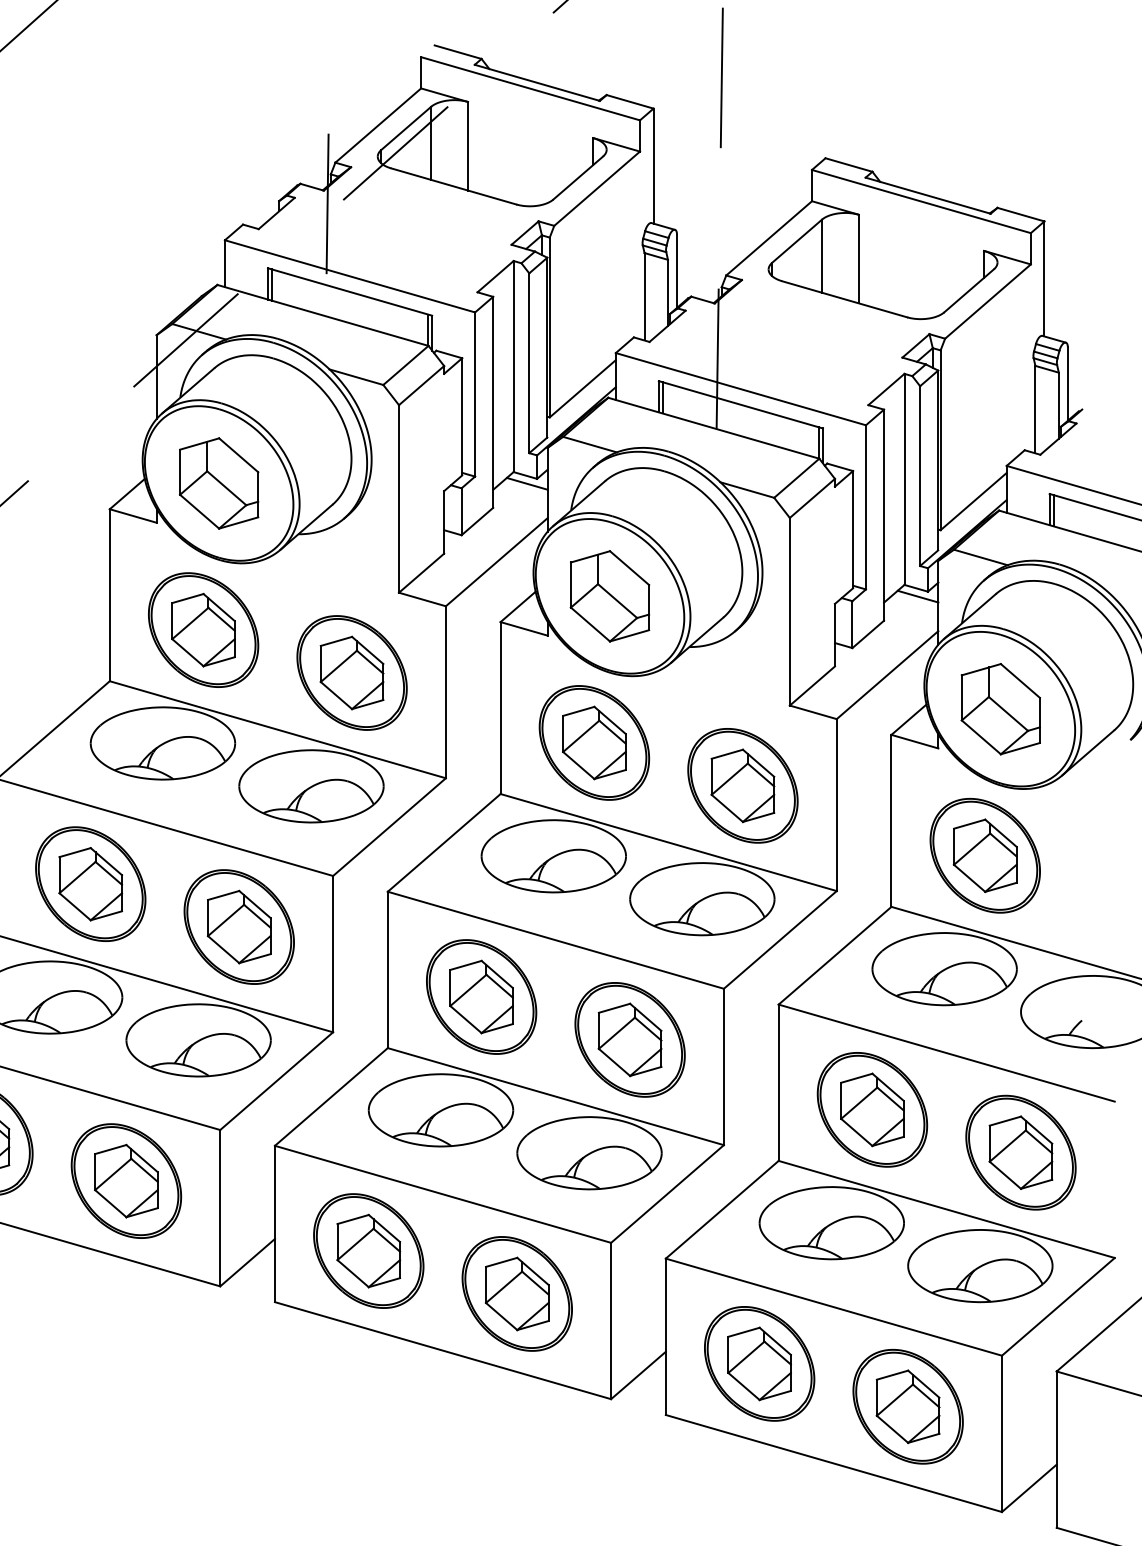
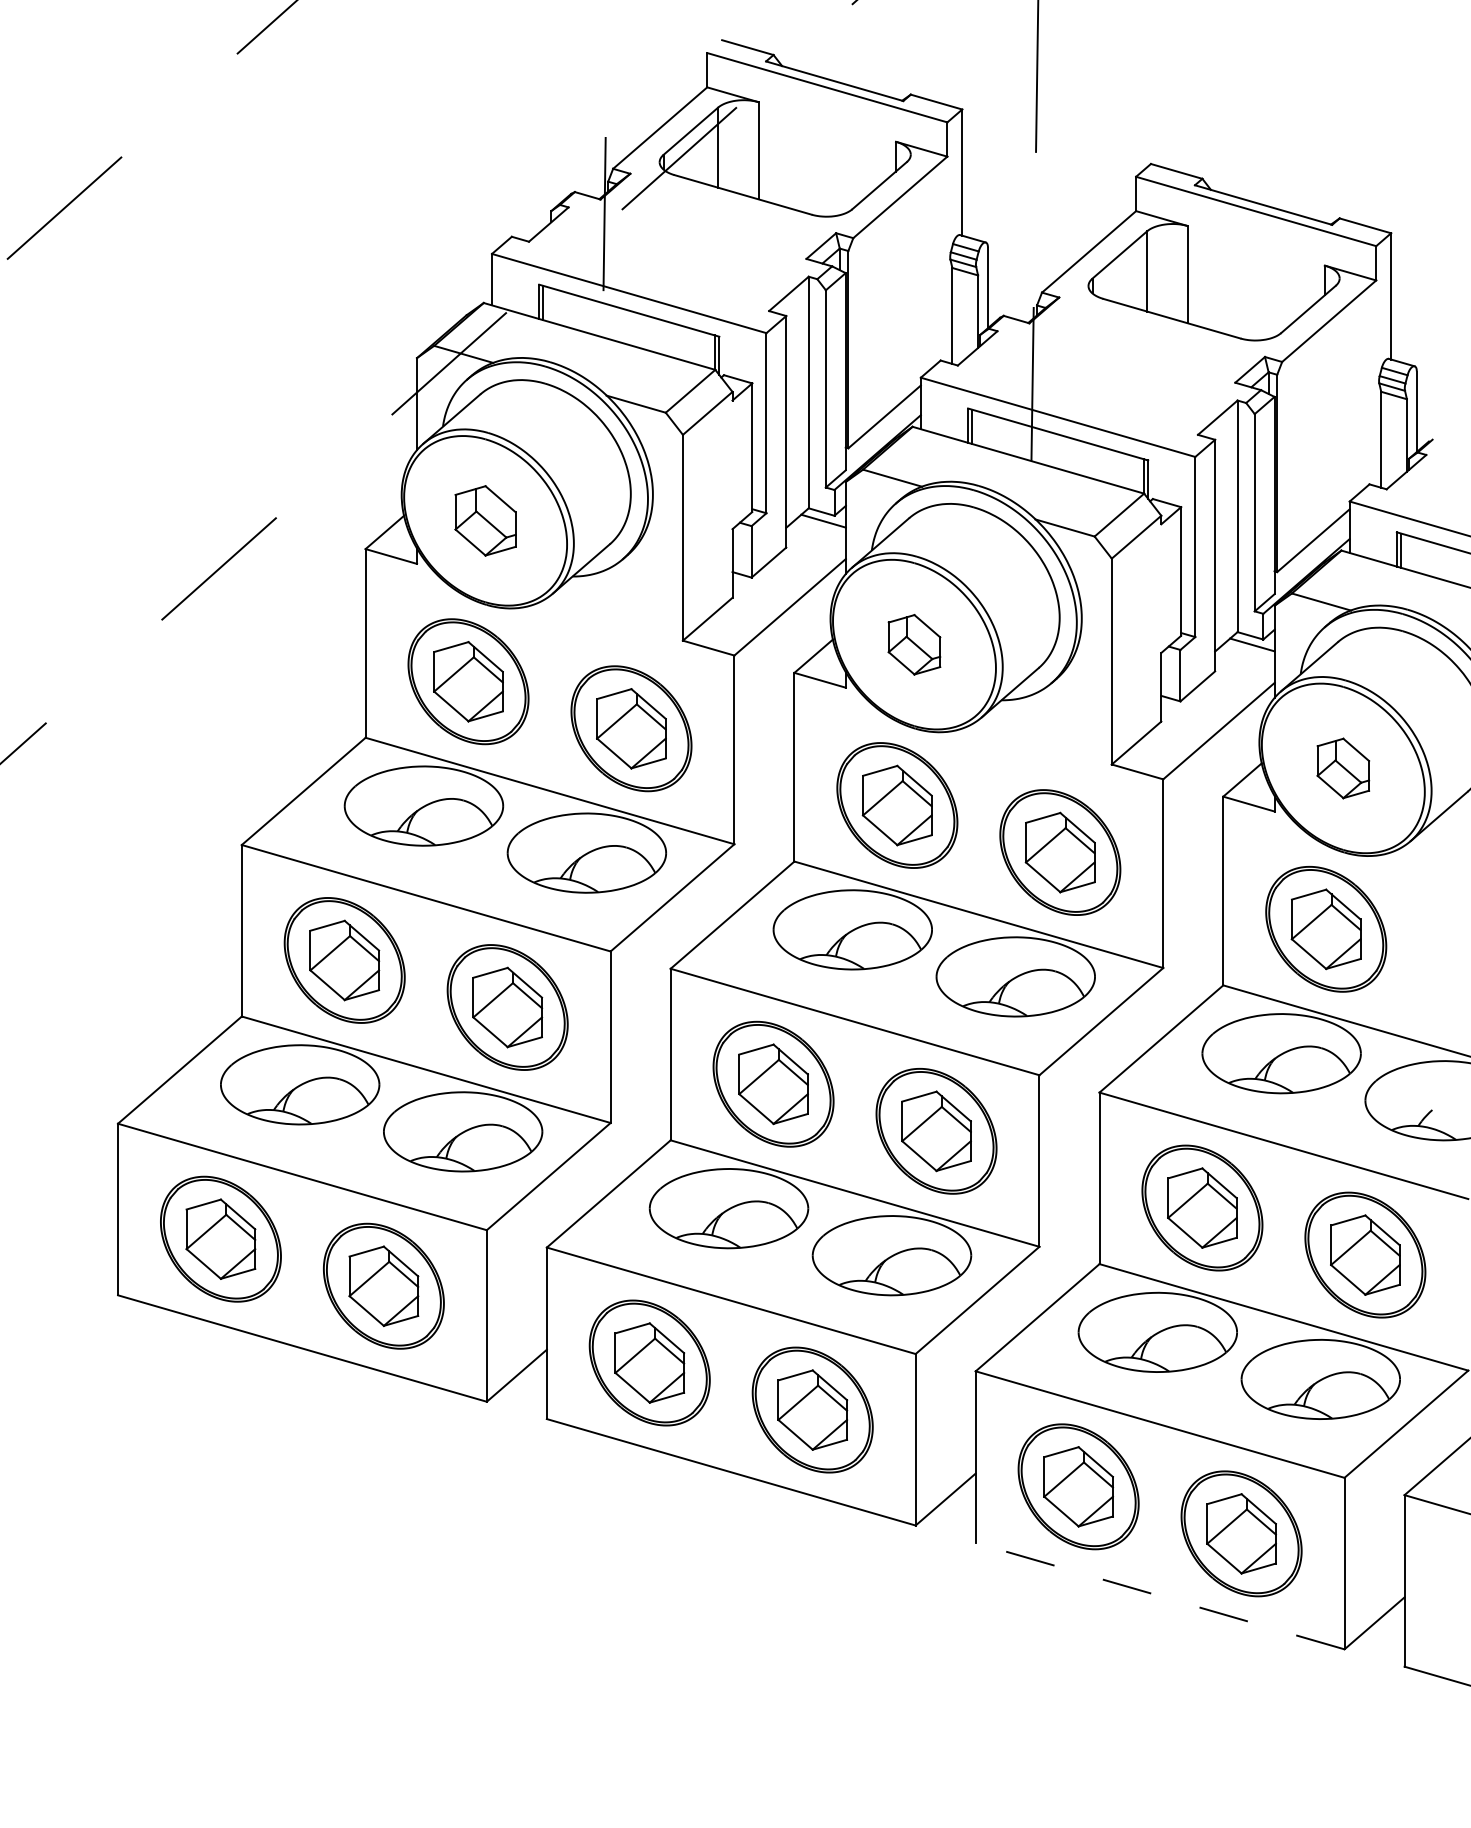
part: (219, 483) -> (485, 520), size x0.7
part: (610, 596) -> (914, 644), size x0.6
part: (1001, 709) -> (1343, 768), size x0.6
line: (834, 1463) -> (1160, 1596), solid -> dashed

